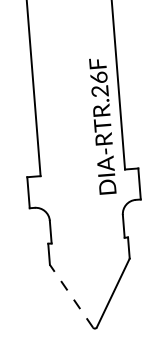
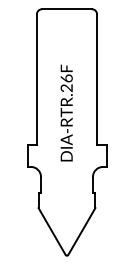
text: (102, 125) -> (66, 112), moved
line: (70, 296) -> (51, 231), dashed -> solid

